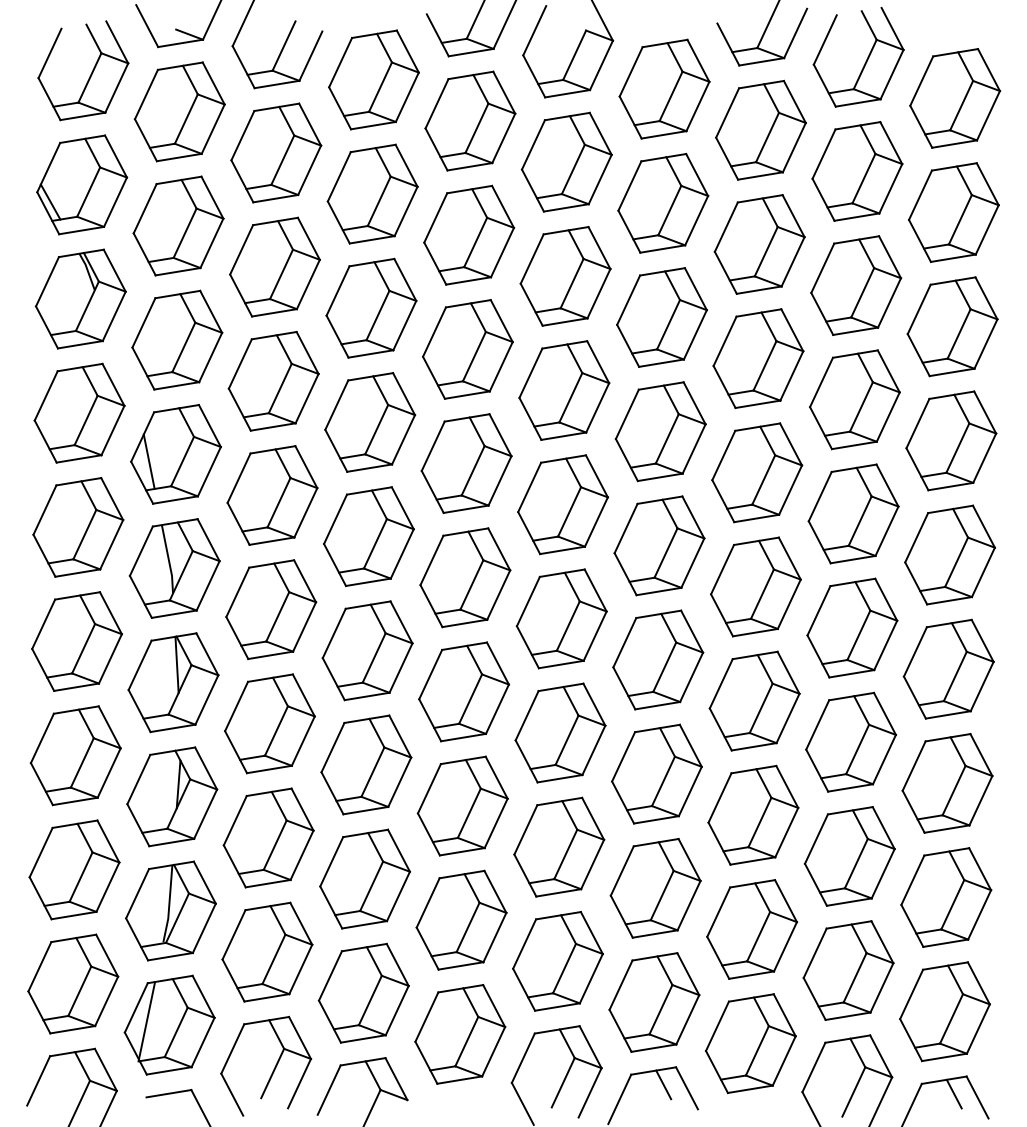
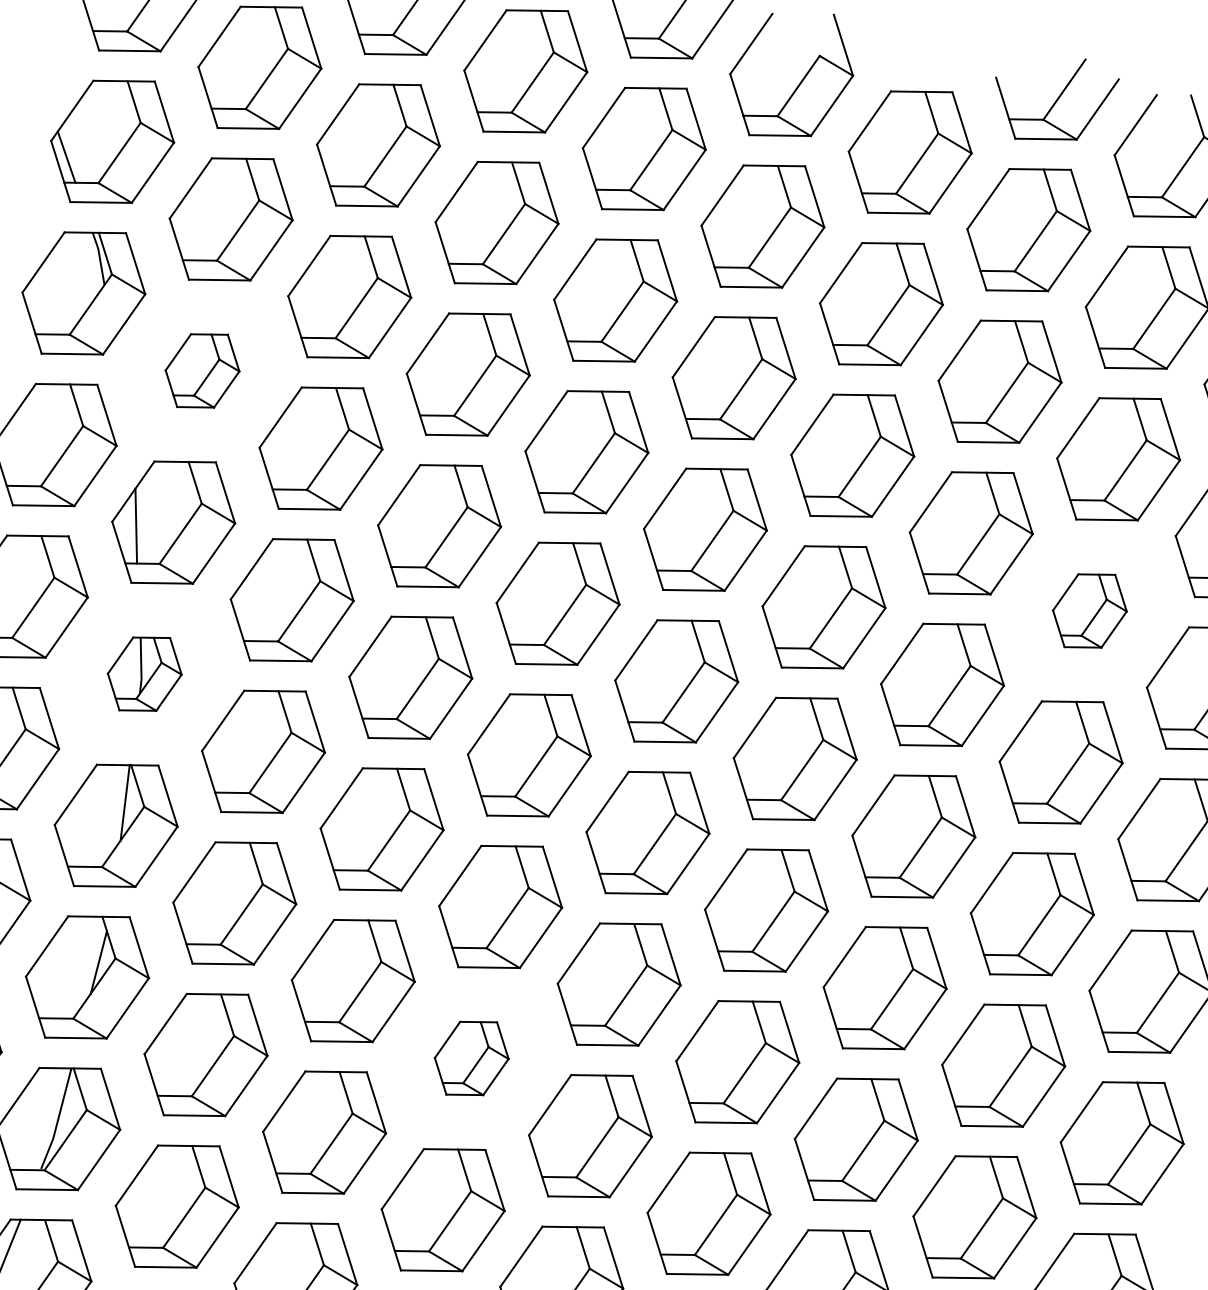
part: (177, 339) -> (202, 370), size x0.6
part: (854, 399) -> (1089, 610), size x0.6
part: (174, 568) -> (144, 674), size x0.6
part: (462, 805) -> (471, 1057), size x0.6

